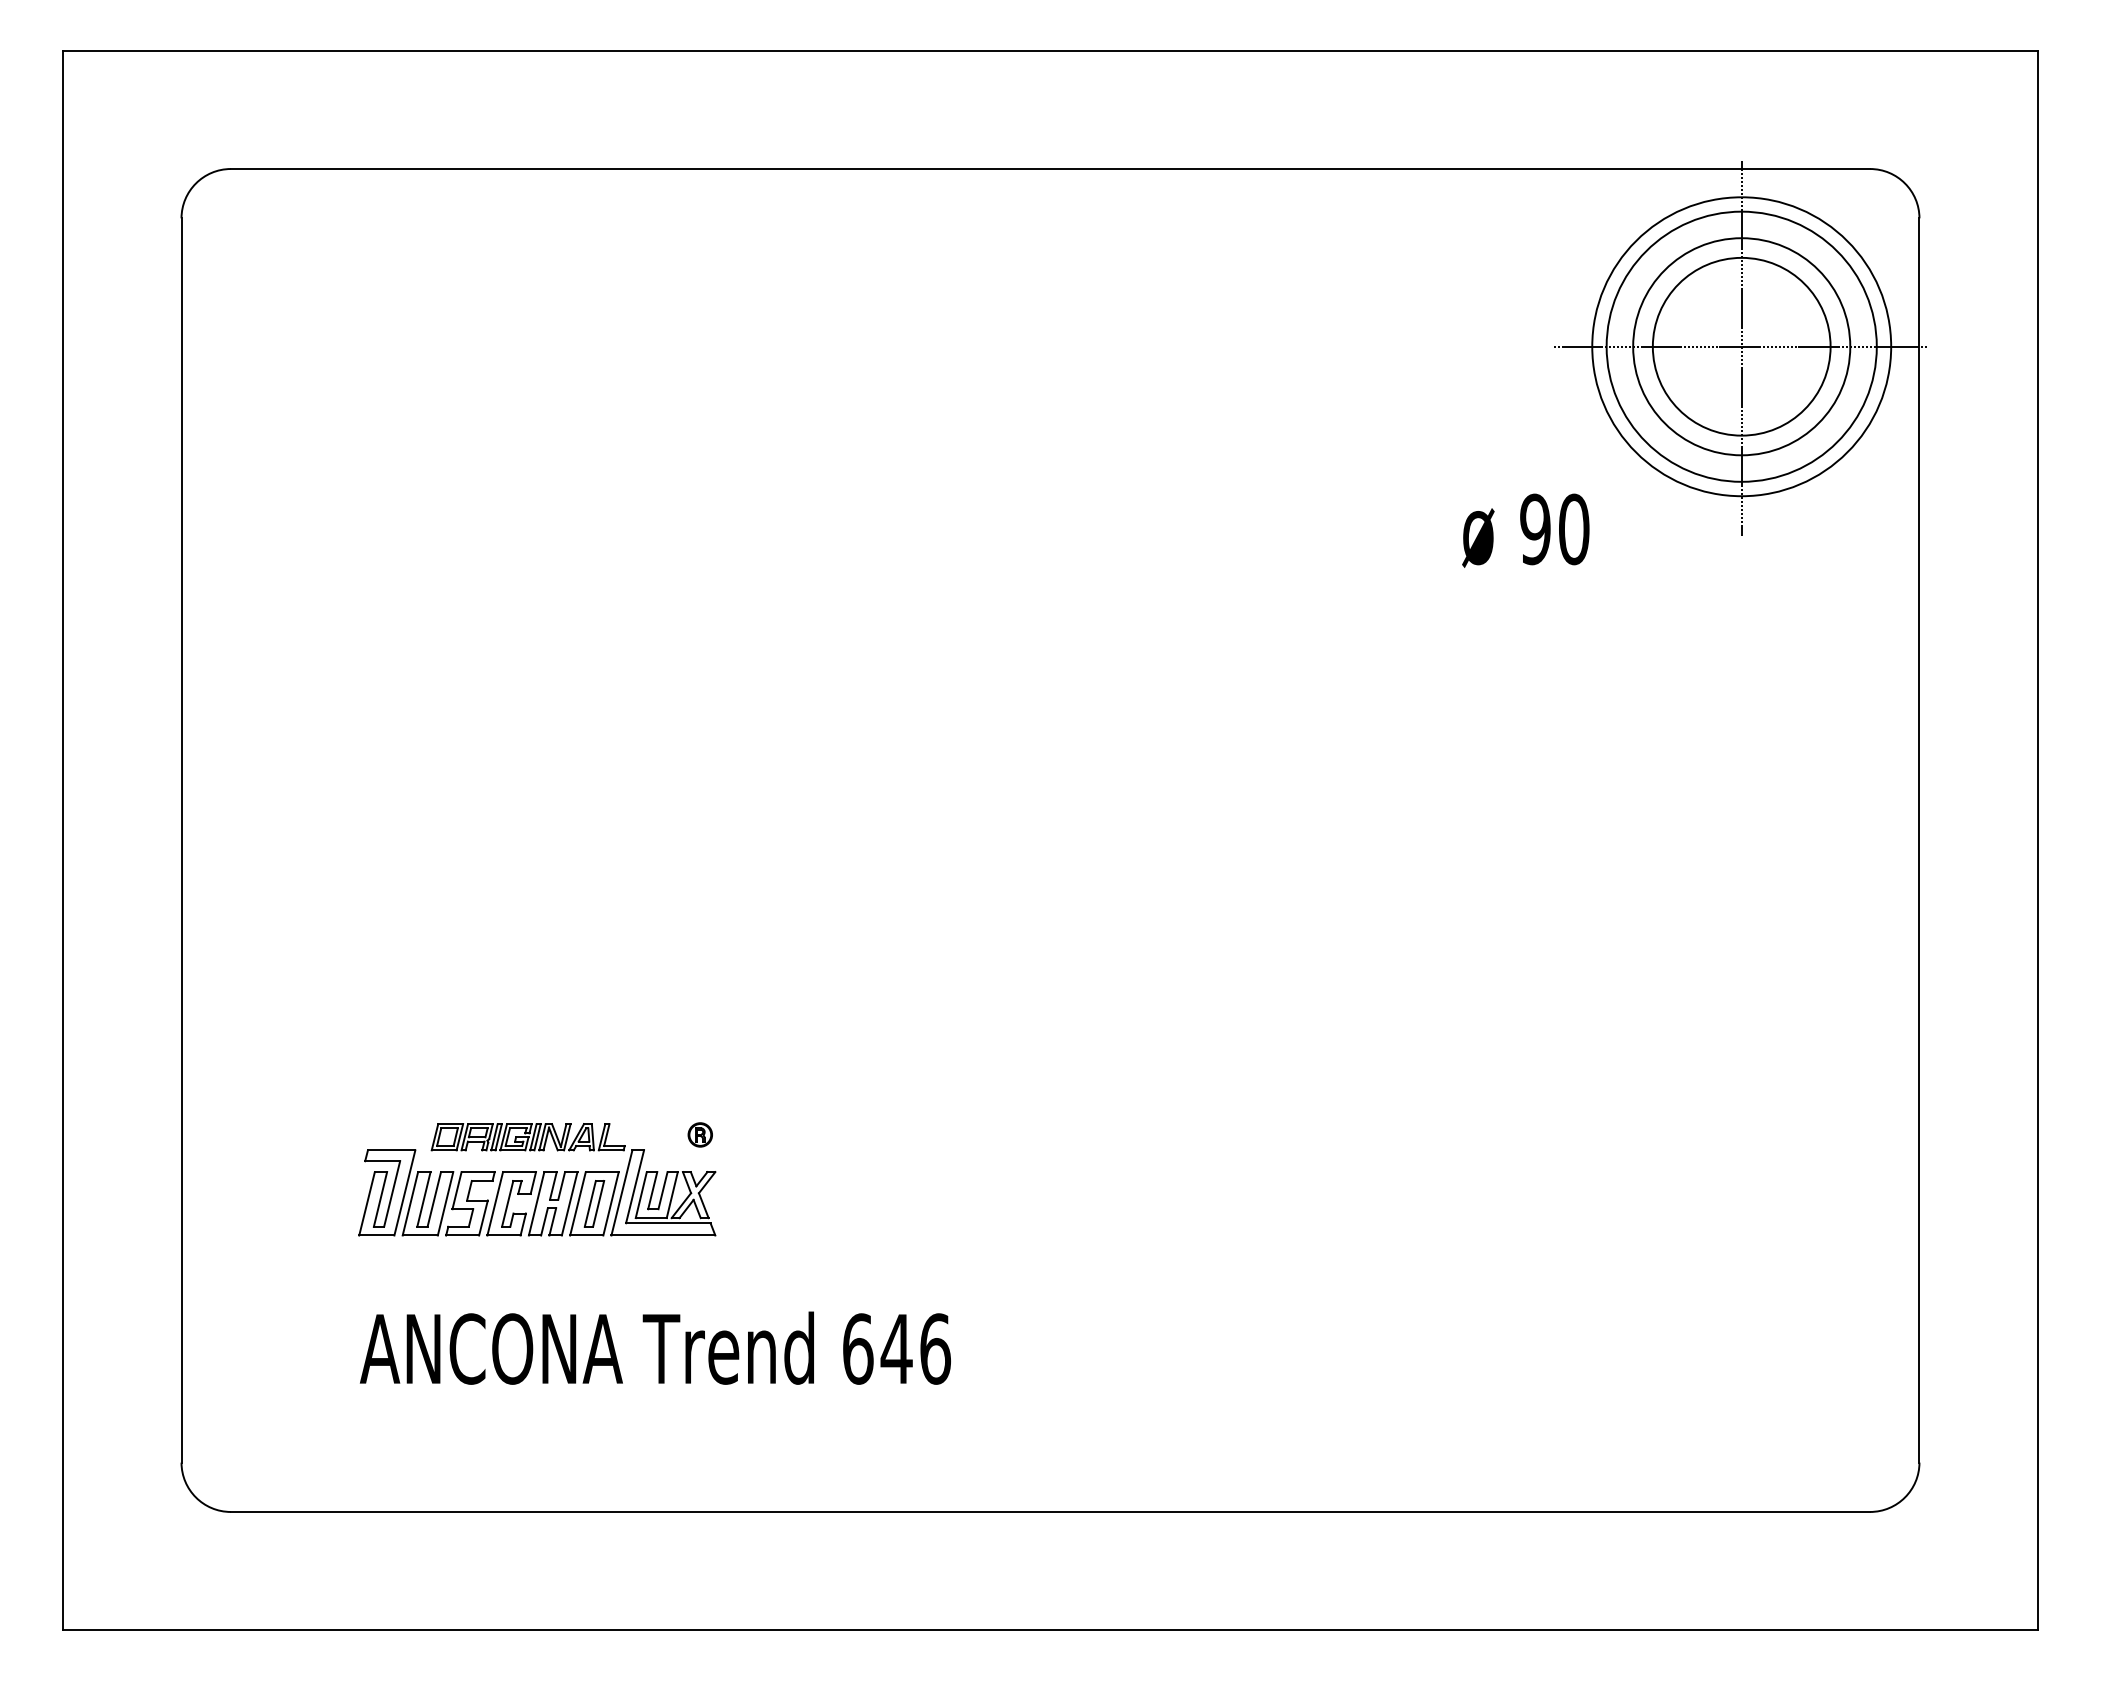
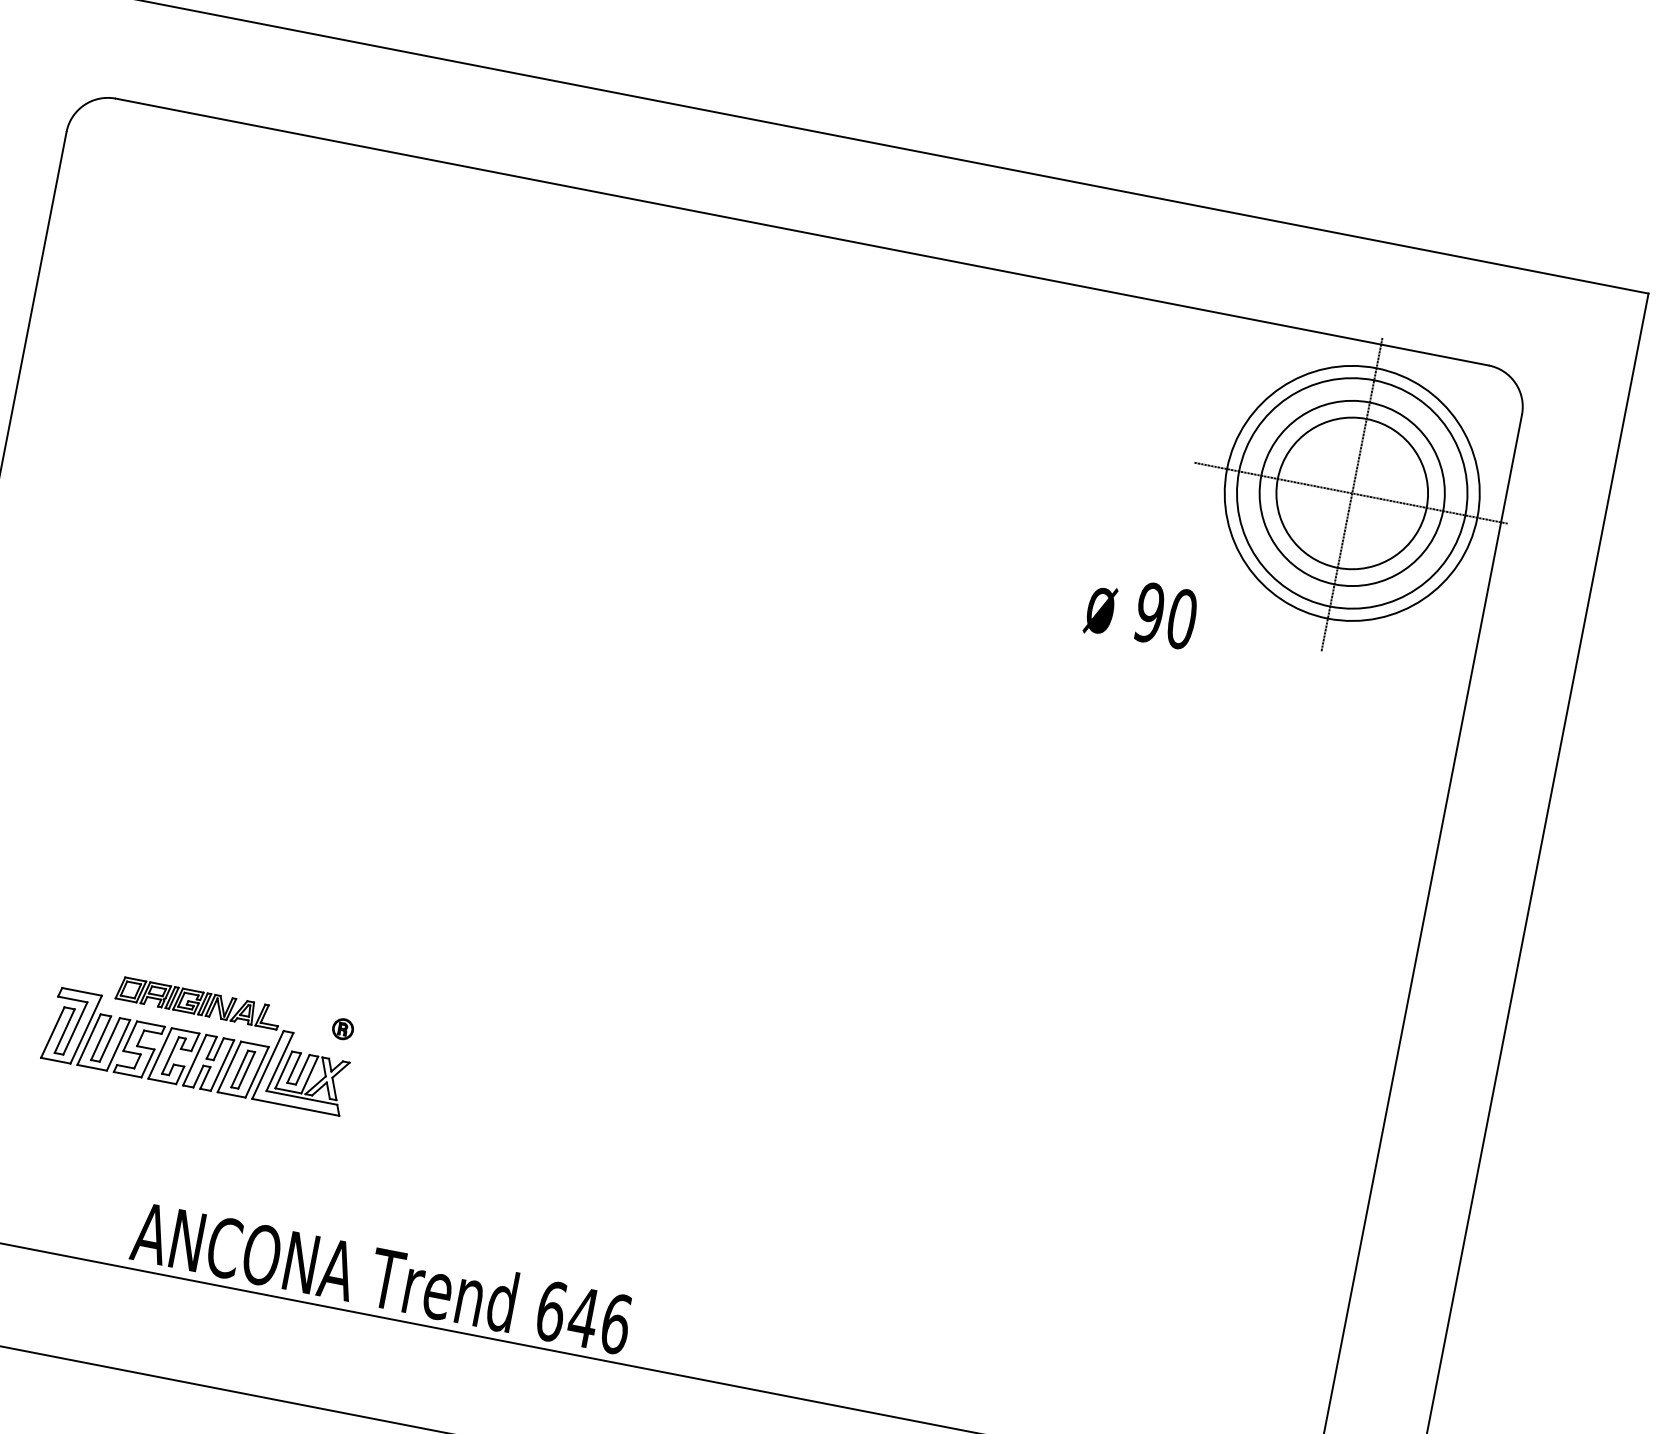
part: (537, 1179) -> (199, 1039), moved
text: (655, 1347) -> (381, 1277), moved

